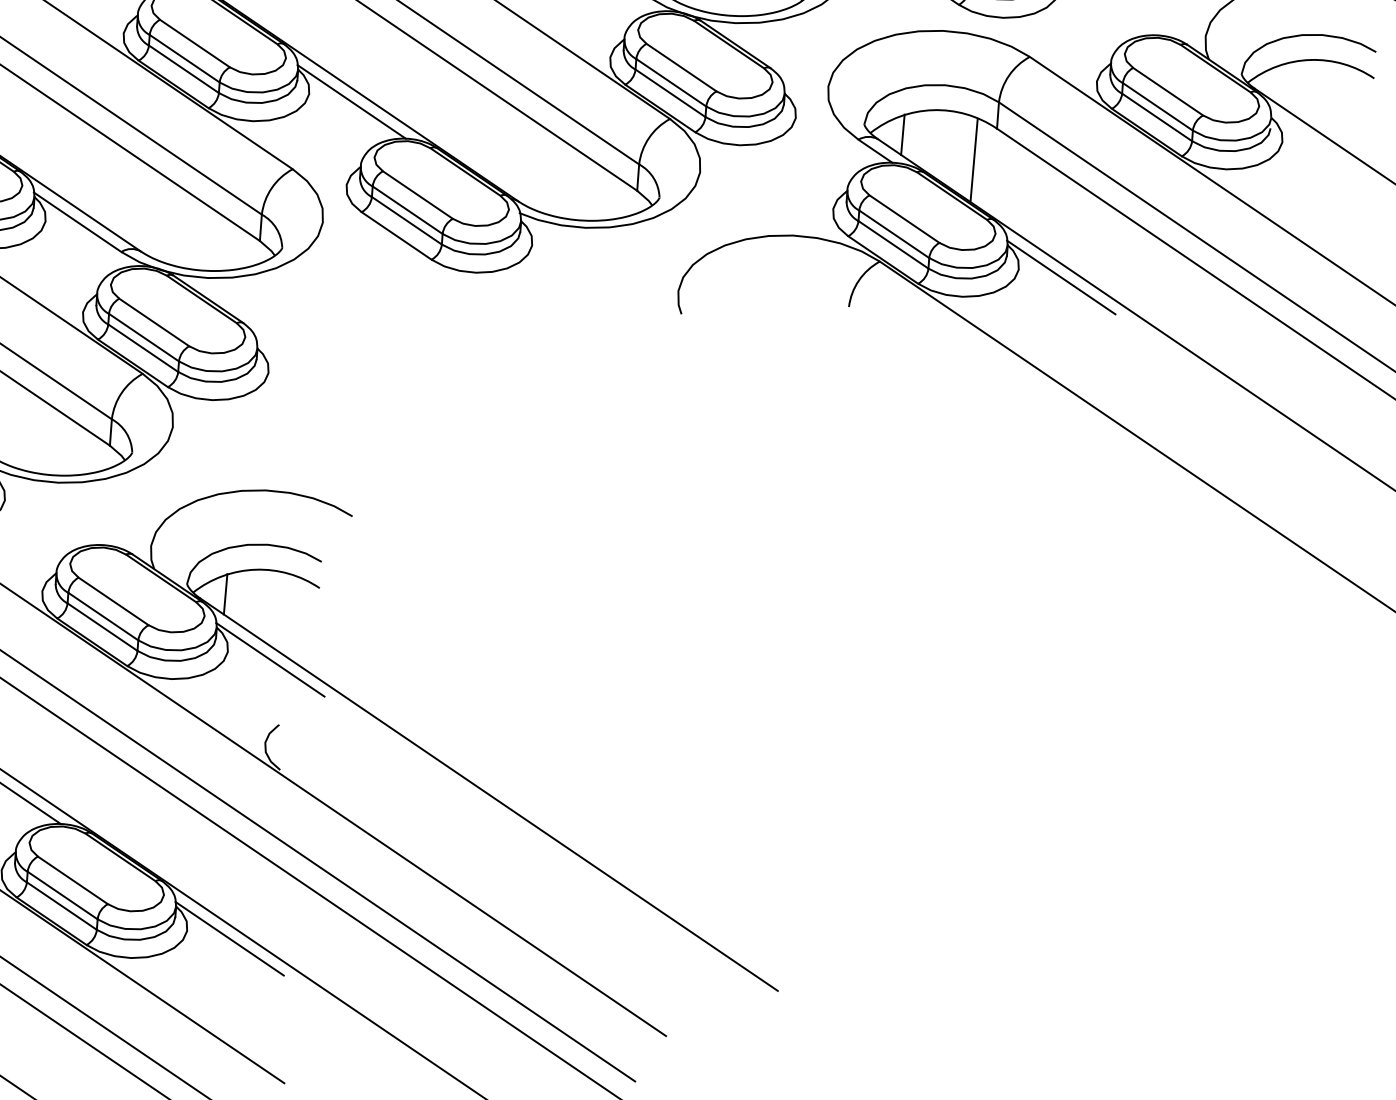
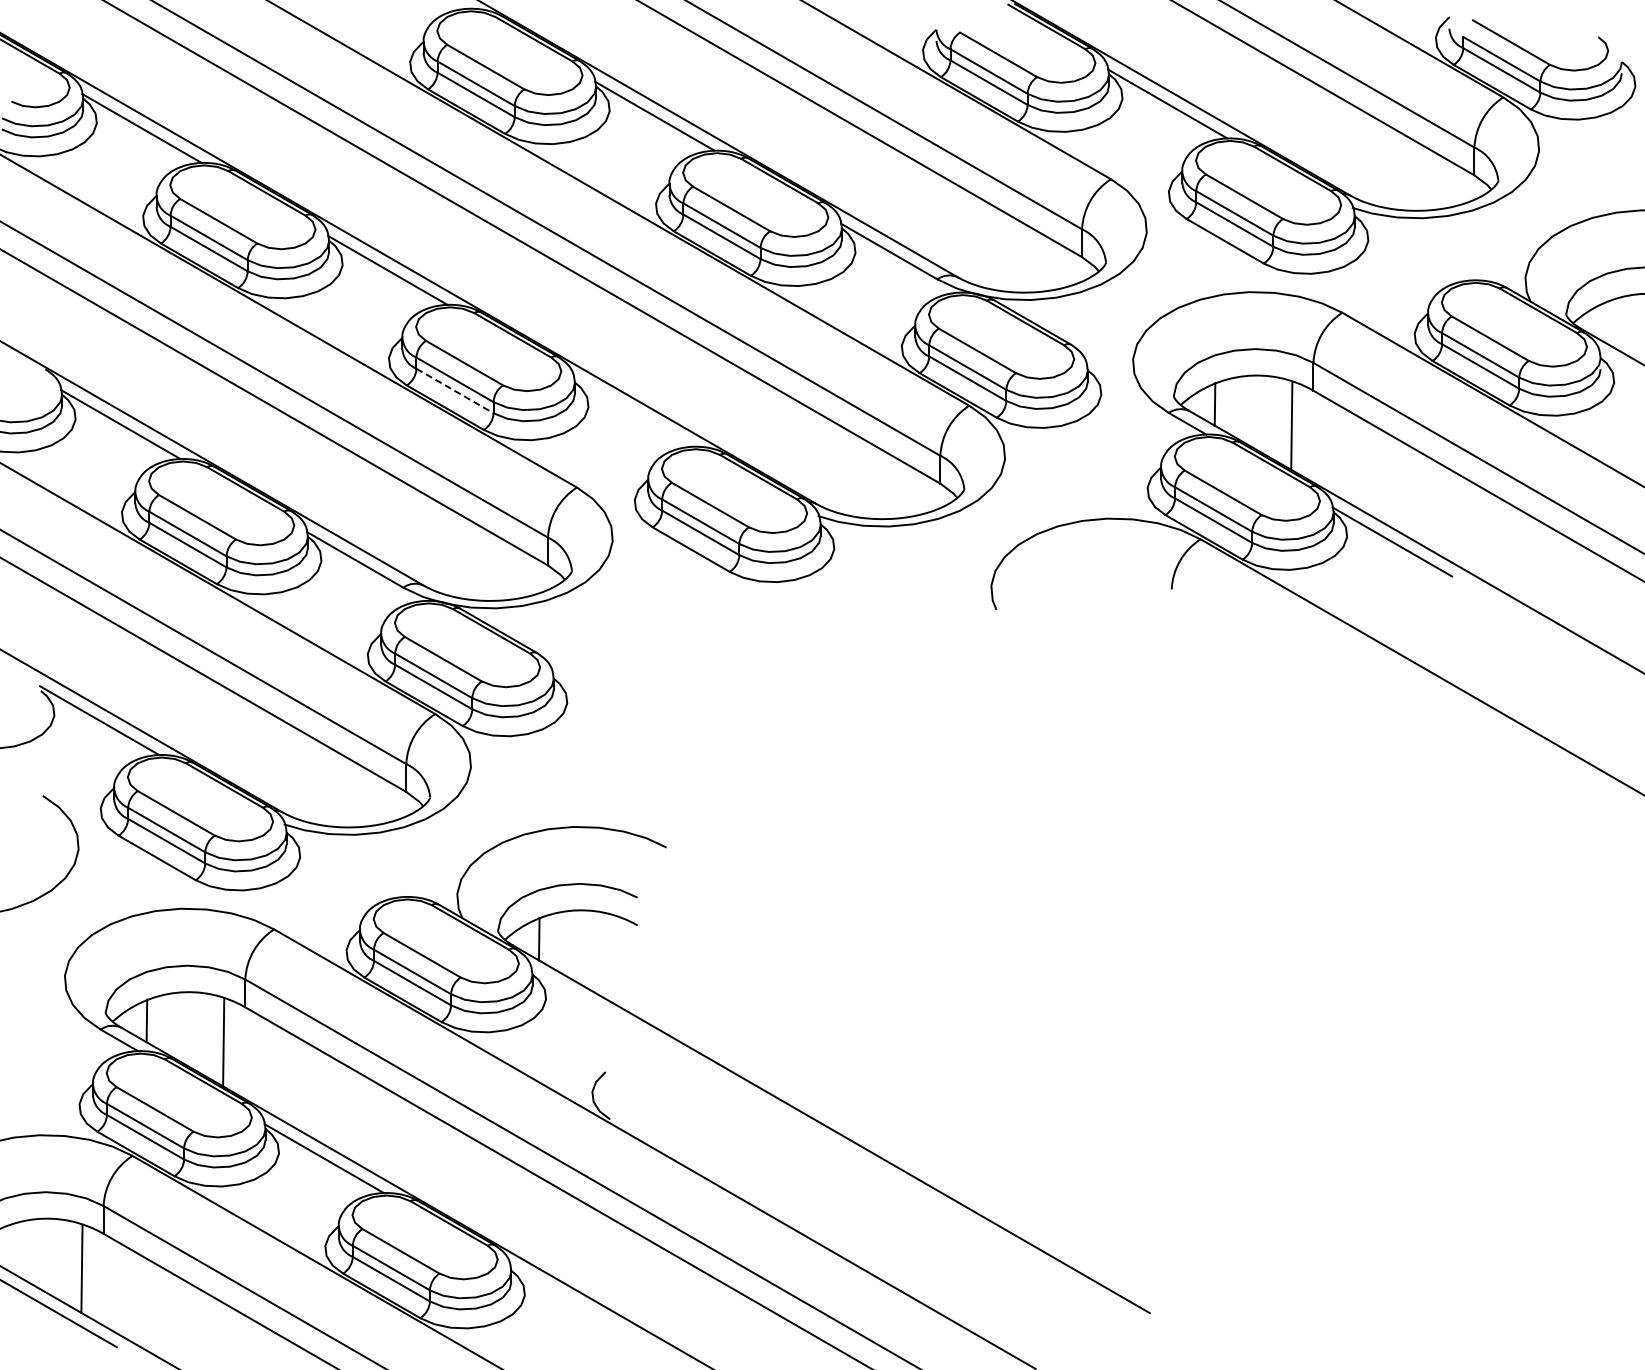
line: (184, 68) -> (455, 390), solid -> dashed
line: (351, 101) -> (633, 411), removed
line: (270, 659) -> (591, 1004), removed
line: (229, 938) -> (569, 1300), removed

